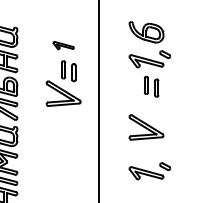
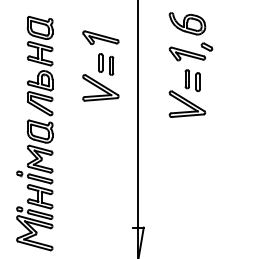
part: (63, 45) -> (100, 37), size x1.67
part: (146, 126) -> (187, 103), moved
part: (149, 170) -> (190, 168), removed

